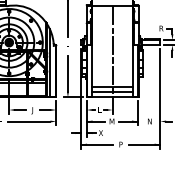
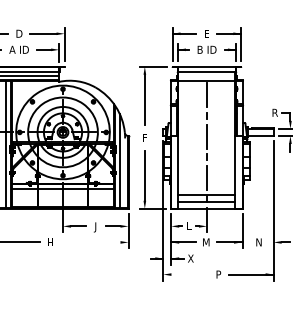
line: (28, 121) -> (90, 242), removed
line: (97, 144) -> (185, 274), removed

